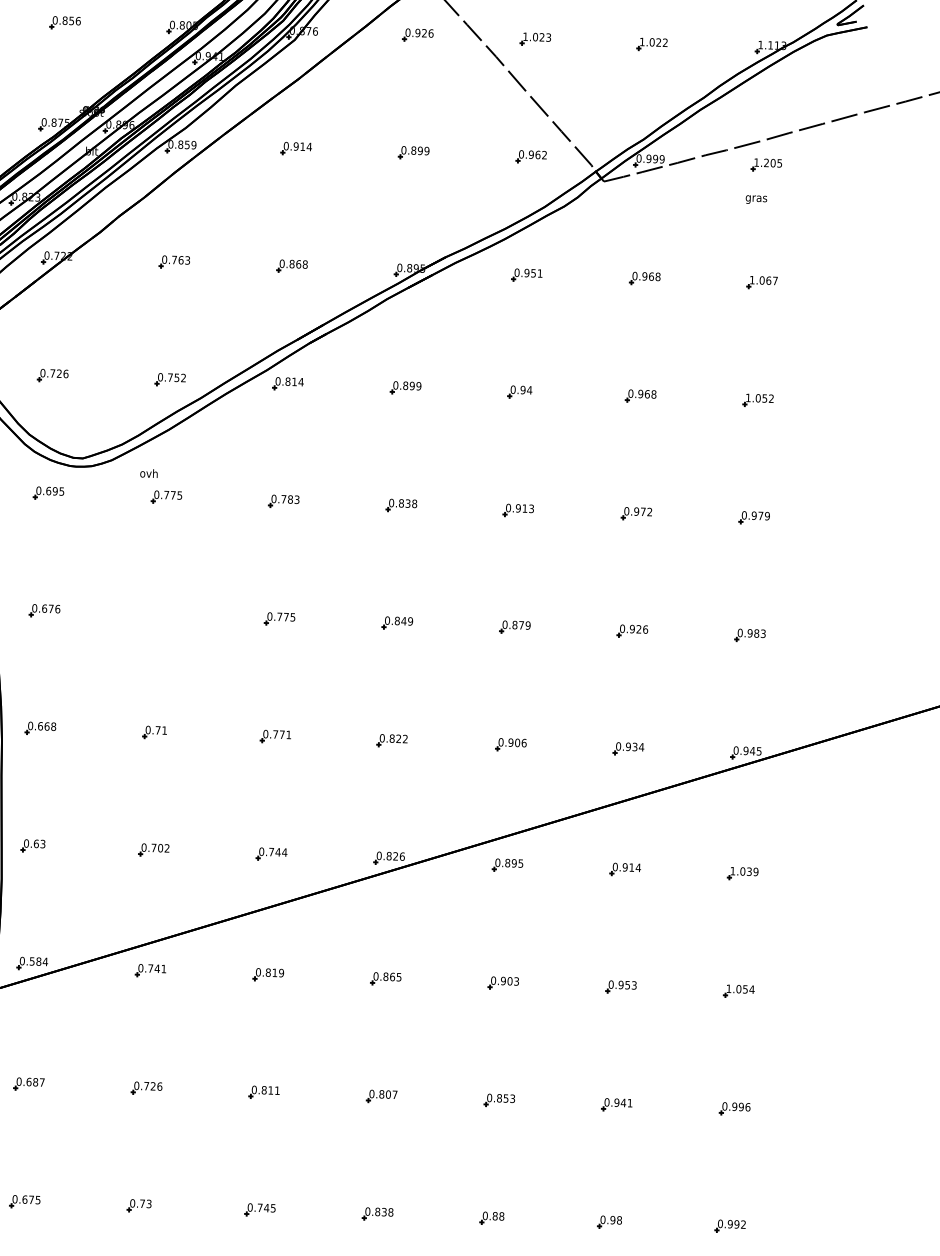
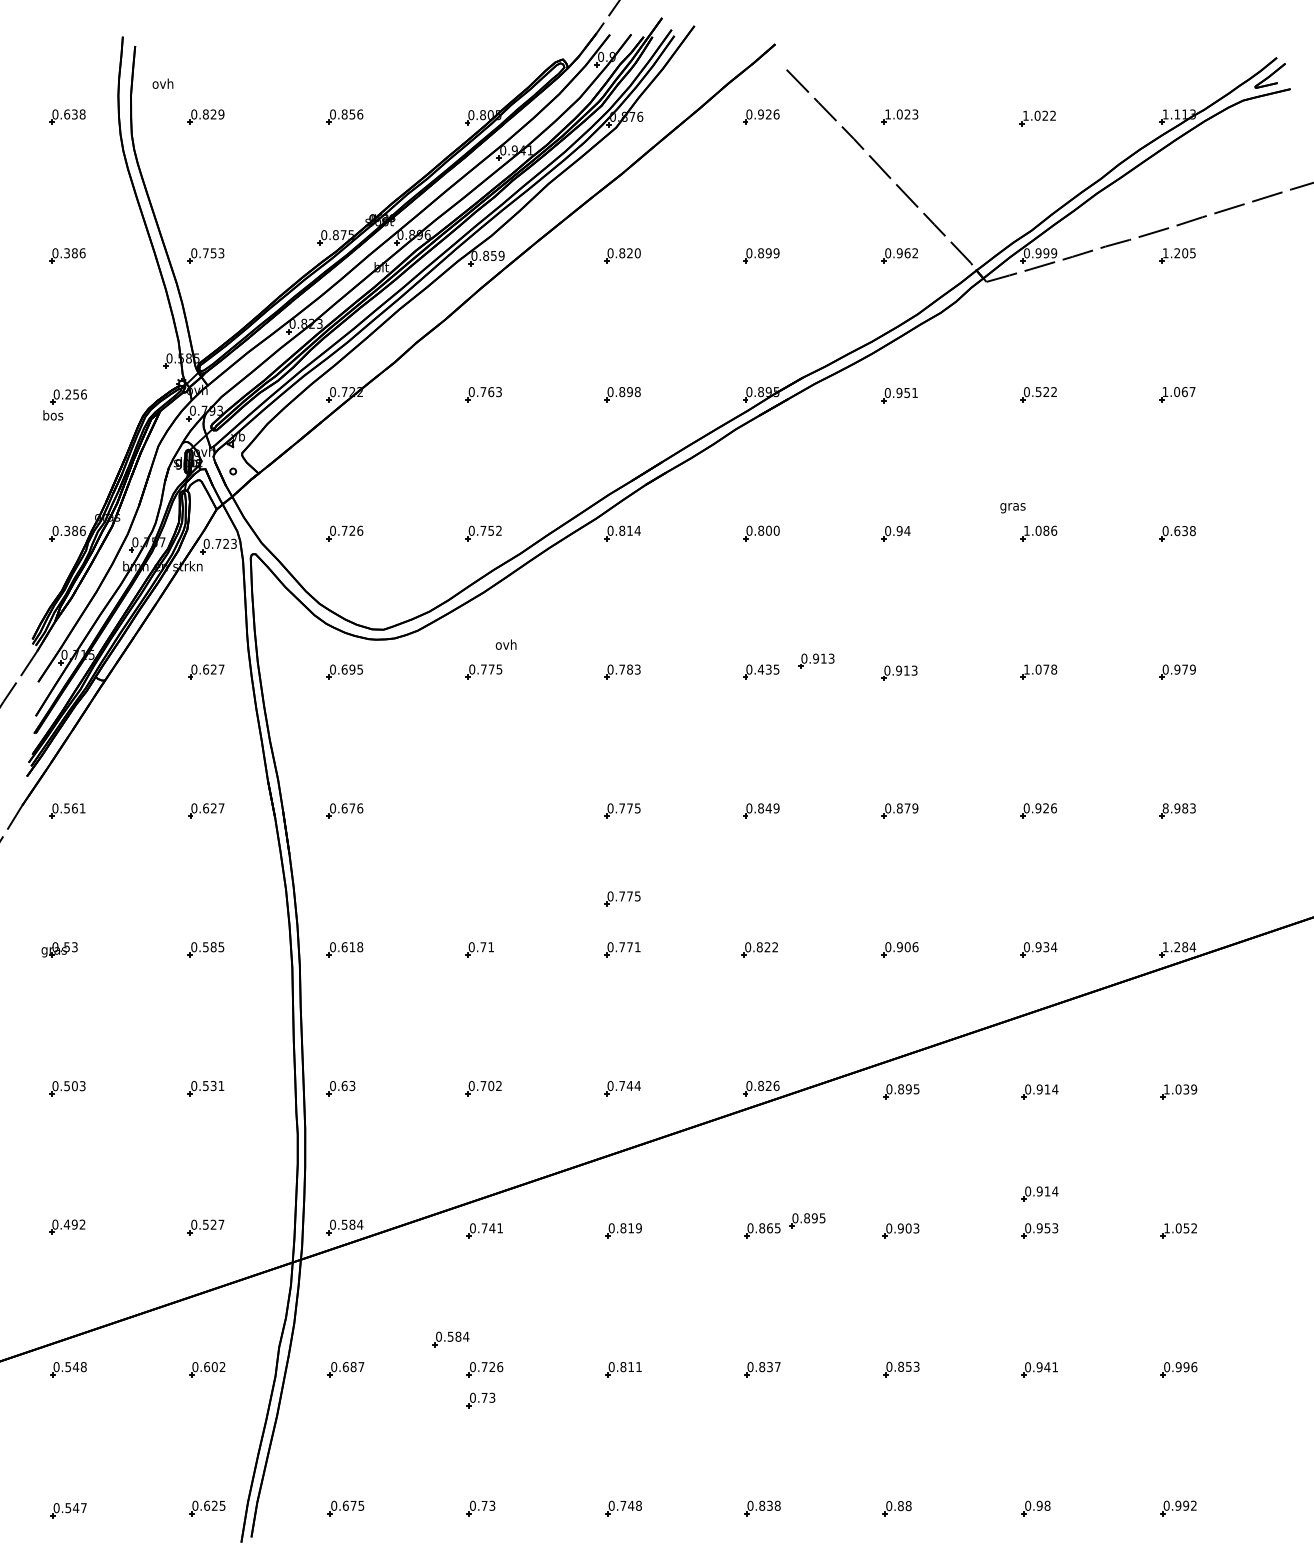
text: (302, 146) -> (629, 253), 0.914 -> 0.820
text: (756, 200) -> (1012, 508), moved
text: (299, 264) -> (630, 392), 0.868 -> 0.898
text: (651, 277) -> (1046, 392), 0.968 -> 0.522
text: (415, 385) -> (772, 530), 0.899 -> 0.800
text: (642, 393) -> (1040, 530), 0.968 -> 1.086
text: (759, 398) -> (1178, 531), 1.052 -> 0.638
text: (148, 473) -> (505, 644), moved
part: (448, 497) -> (816, 660), added
text: (407, 503) -> (768, 669), 0.838 -> 0.435
text: (638, 511) -> (1040, 669), 0.972 -> 1.078
text: (740, 633) -> (1165, 808), 0.983 -> 8.983
part: (277, 693) -> (622, 898), added
text: (47, 726) -> (352, 947), 0.668 -> 0.618
text: (747, 751) -> (1179, 947), 0.945 -> 1.284
part: (621, 955) -> (1039, 1193), added
part: (424, 971) -> (807, 1220), added
text: (752, 989) -> (1194, 1228), 1.054 -> 1.052
part: (118, 1061) -> (450, 1339), added
text: (388, 1094) -> (769, 1367), 0.807 -> 0.837
part: (142, 1114) -> (480, 1400), added
text: (272, 1208) -> (638, 1505), 0.745 -> 0.748

